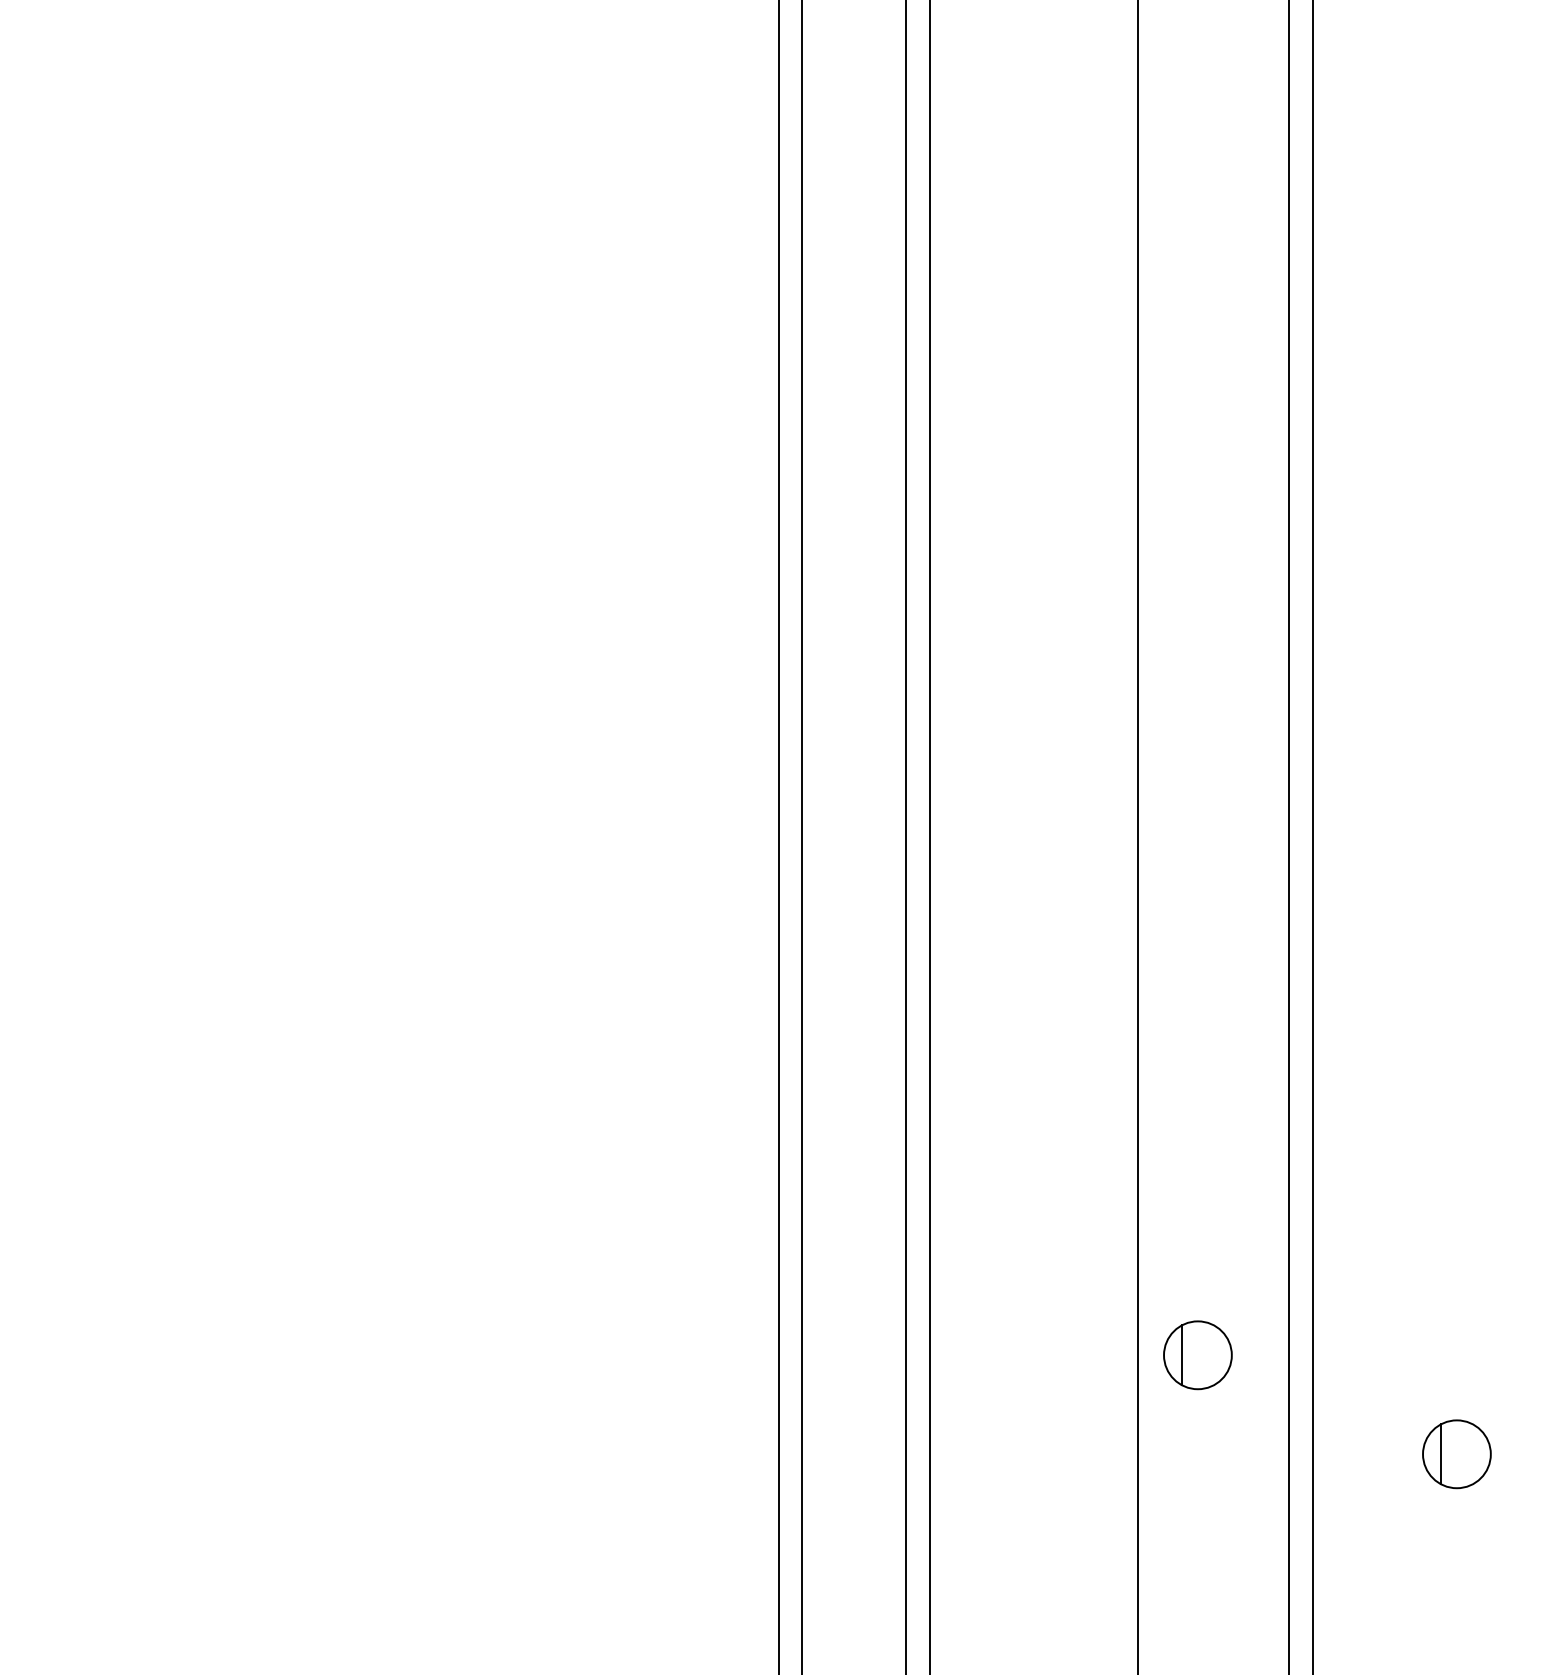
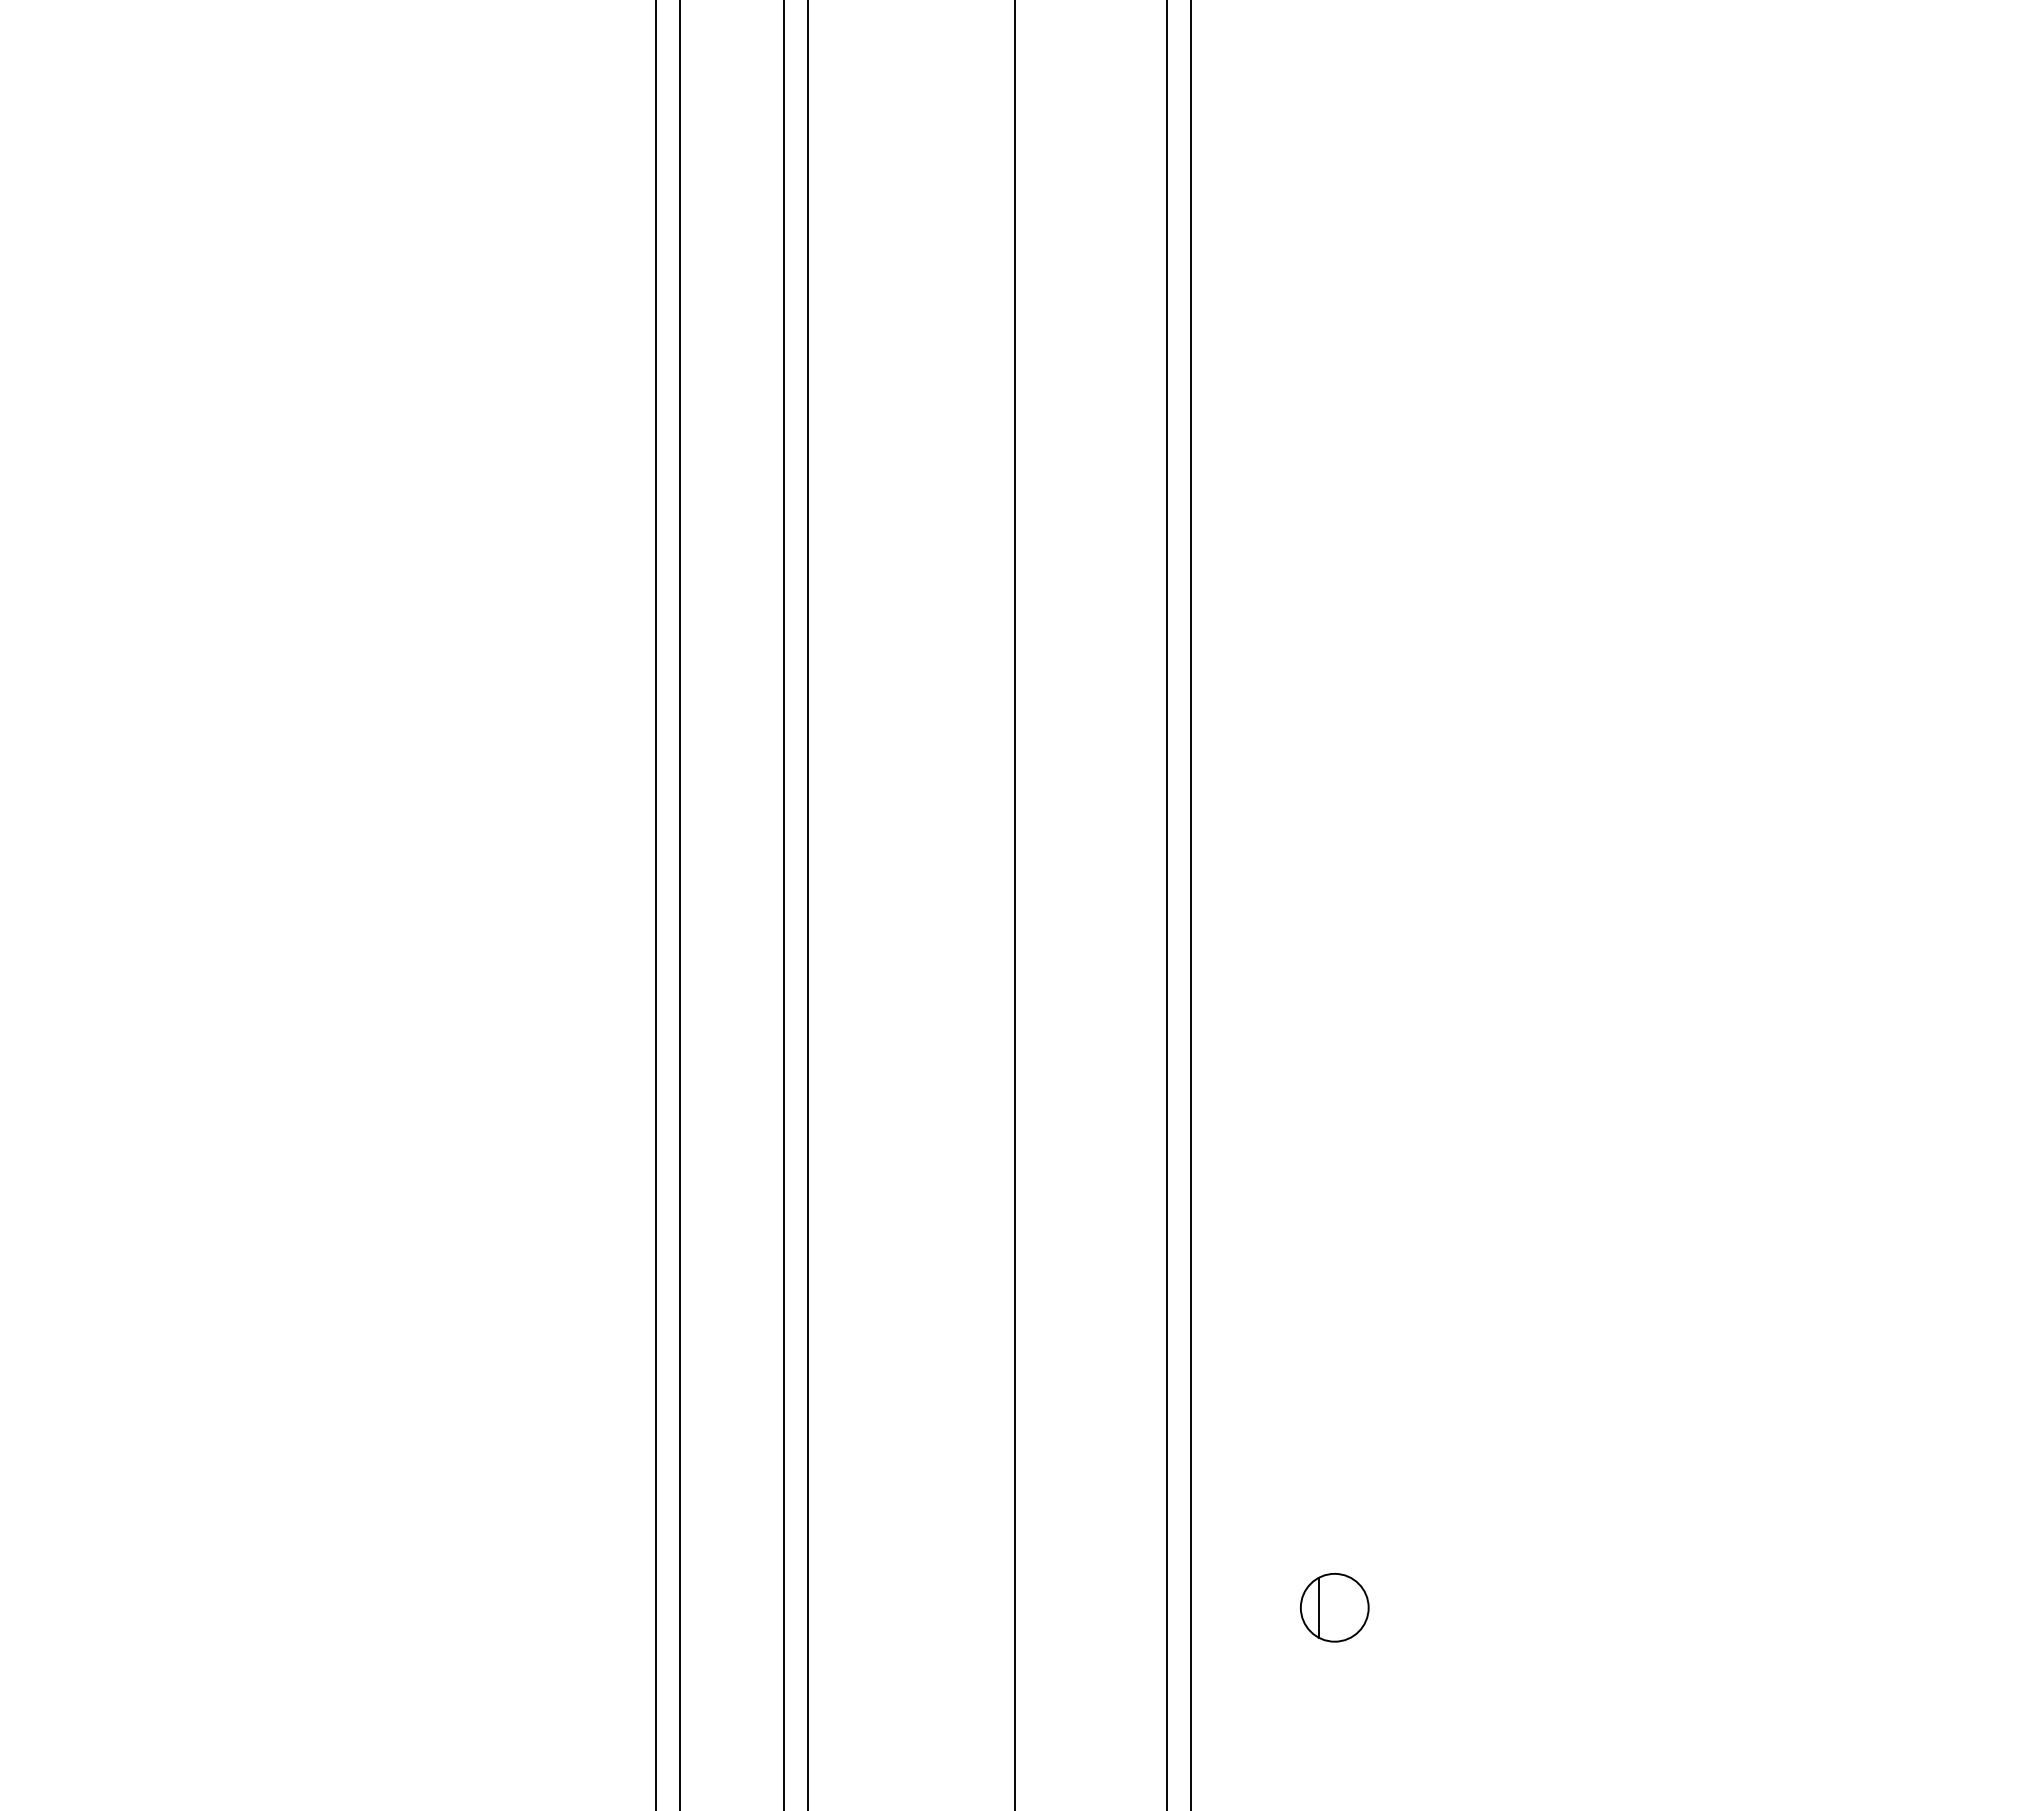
part: (1197, 1355) -> (1075, 1508), removed

